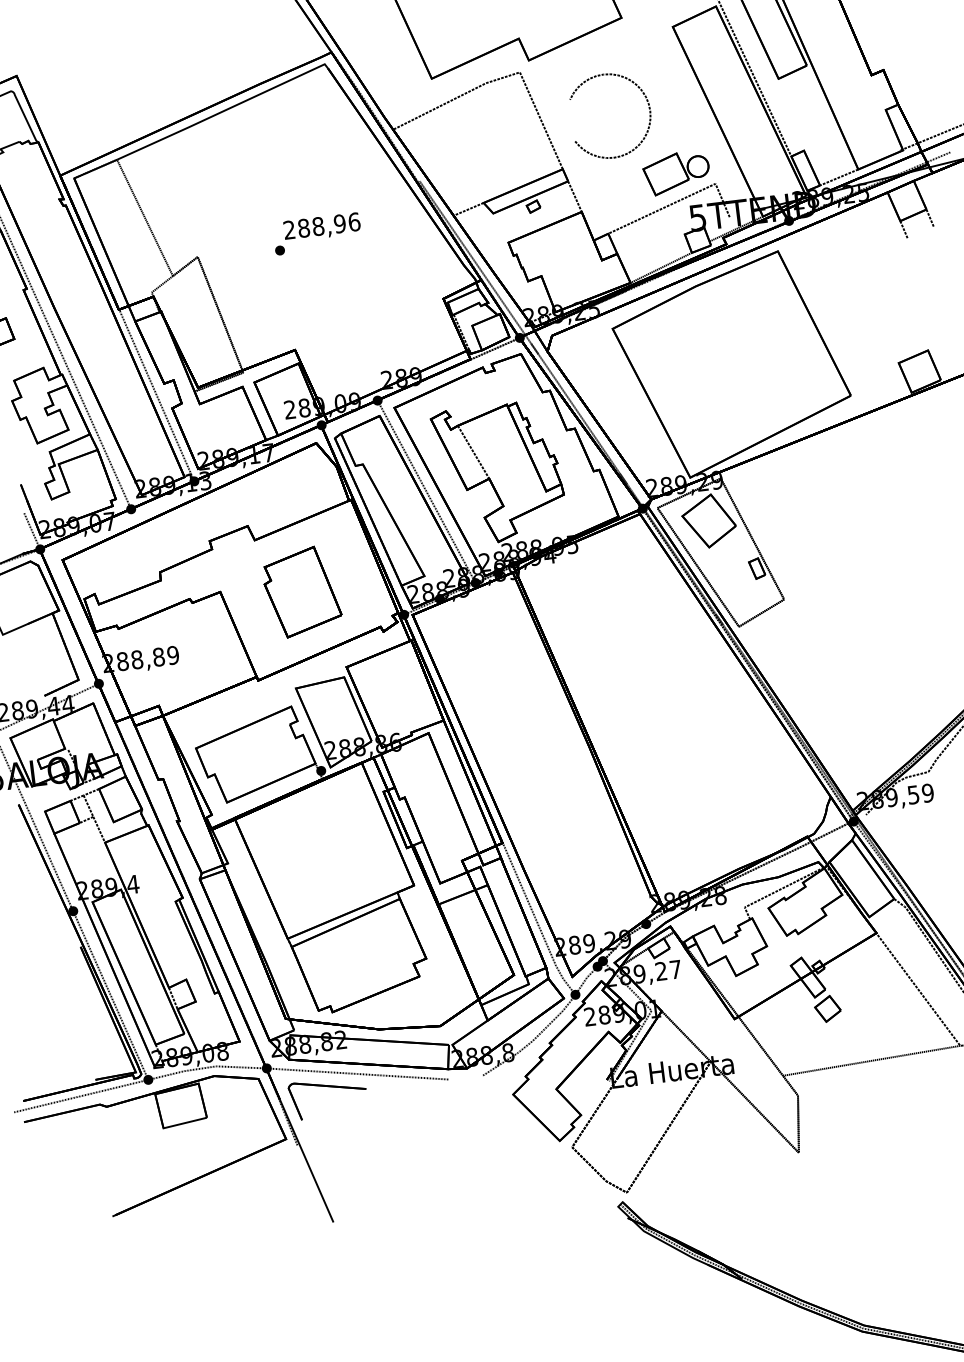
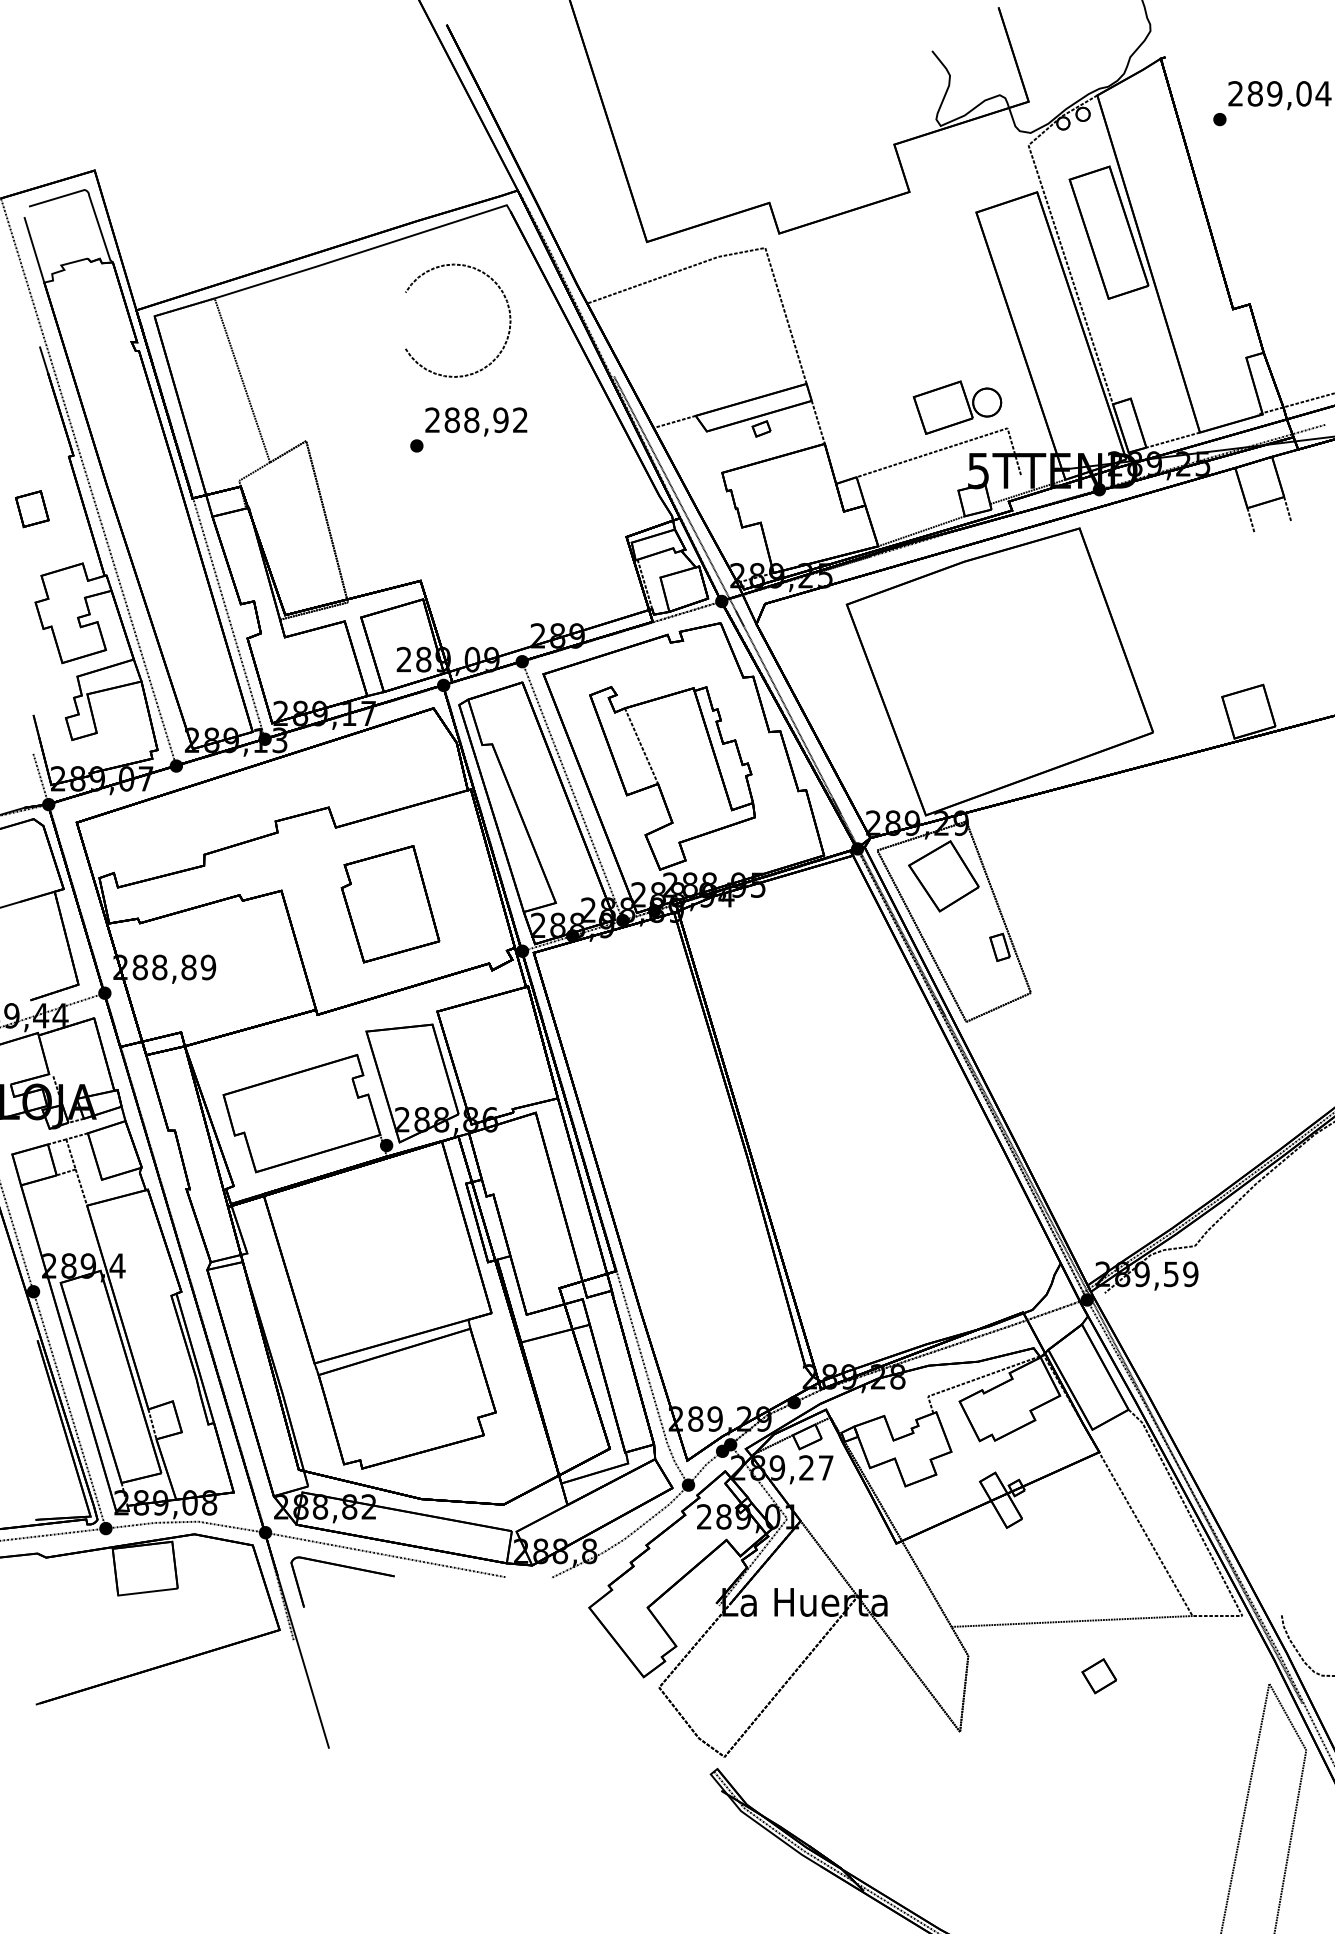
part: (646, 101) -> (507, 307), moved
text: (354, 222) -> (520, 420), 288,96 -> 288,92
part: (827, 1009) -> (1098, 1676), moved

